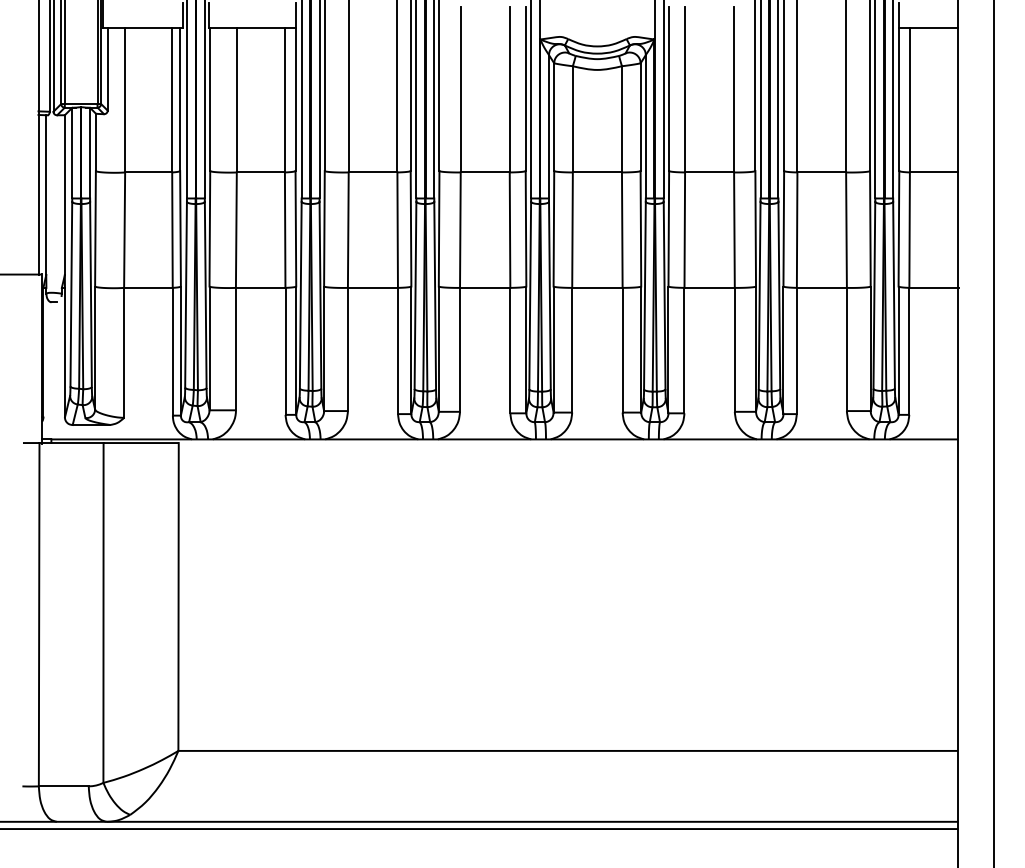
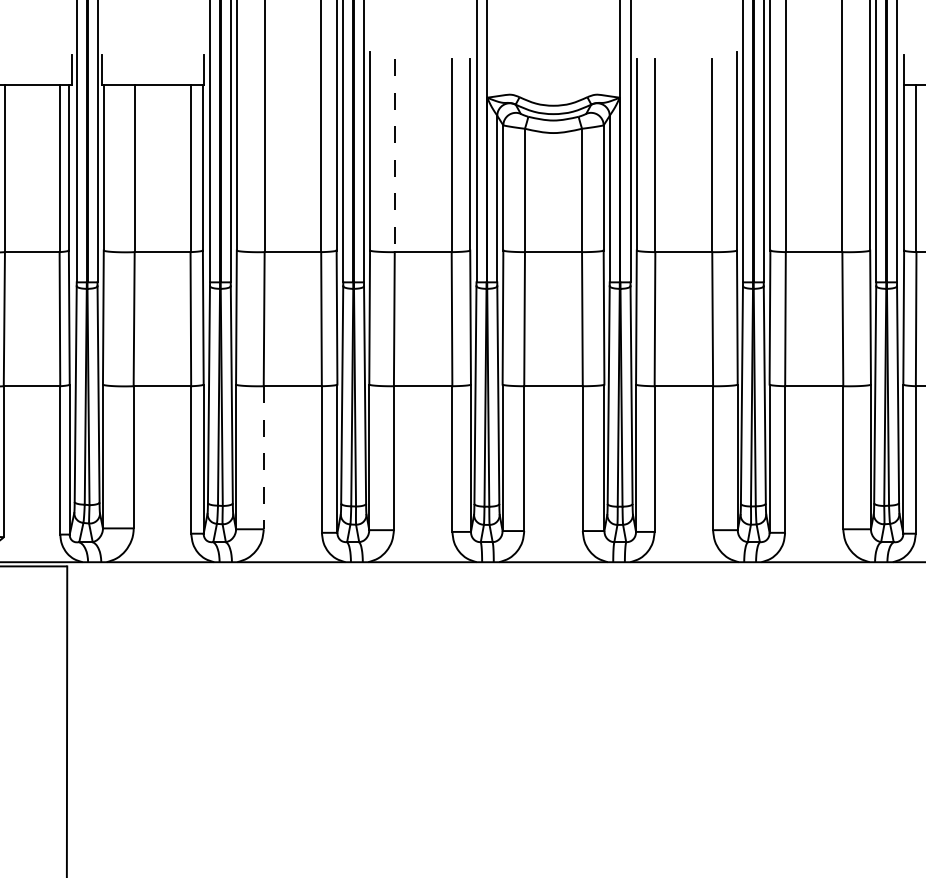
line: (460, 89) -> (394, 155), solid -> dashed
line: (347, 349) -> (263, 457), solid -> dashed

